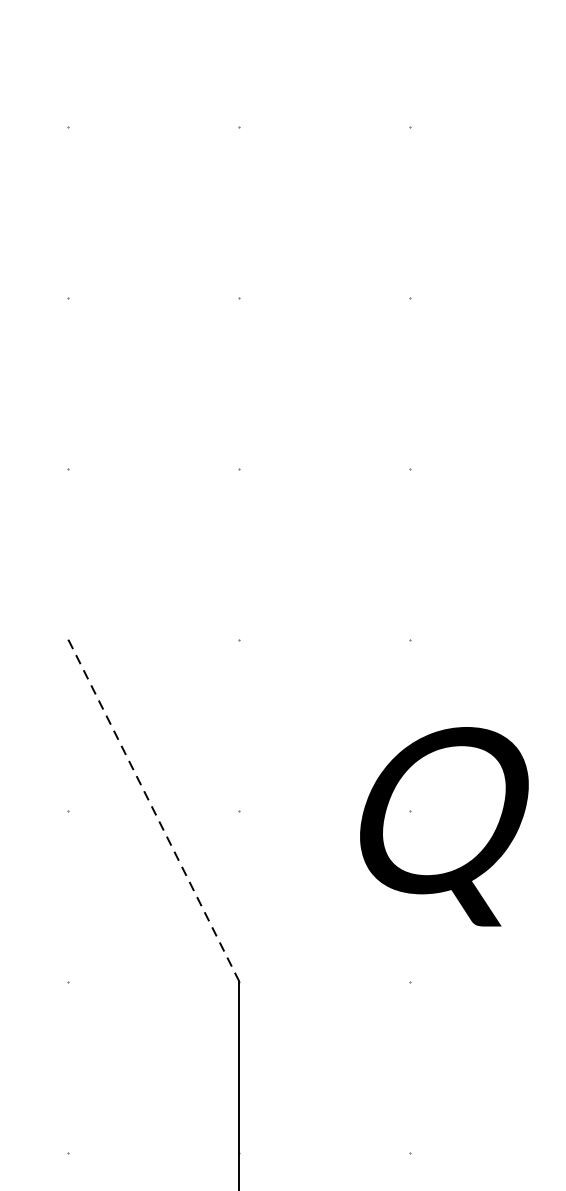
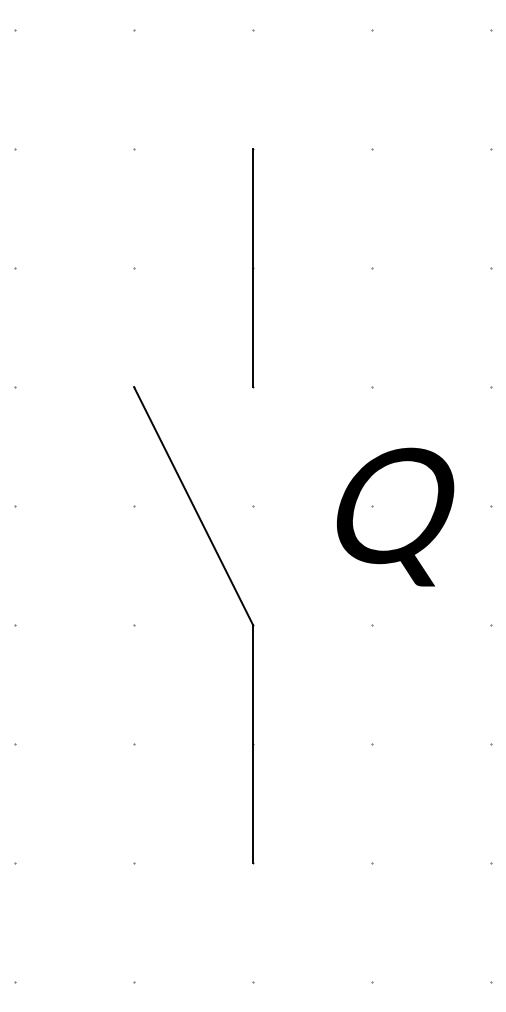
line: (240, 469) -> (253, 268), added
line: (153, 811) -> (193, 506), dashed -> solid

